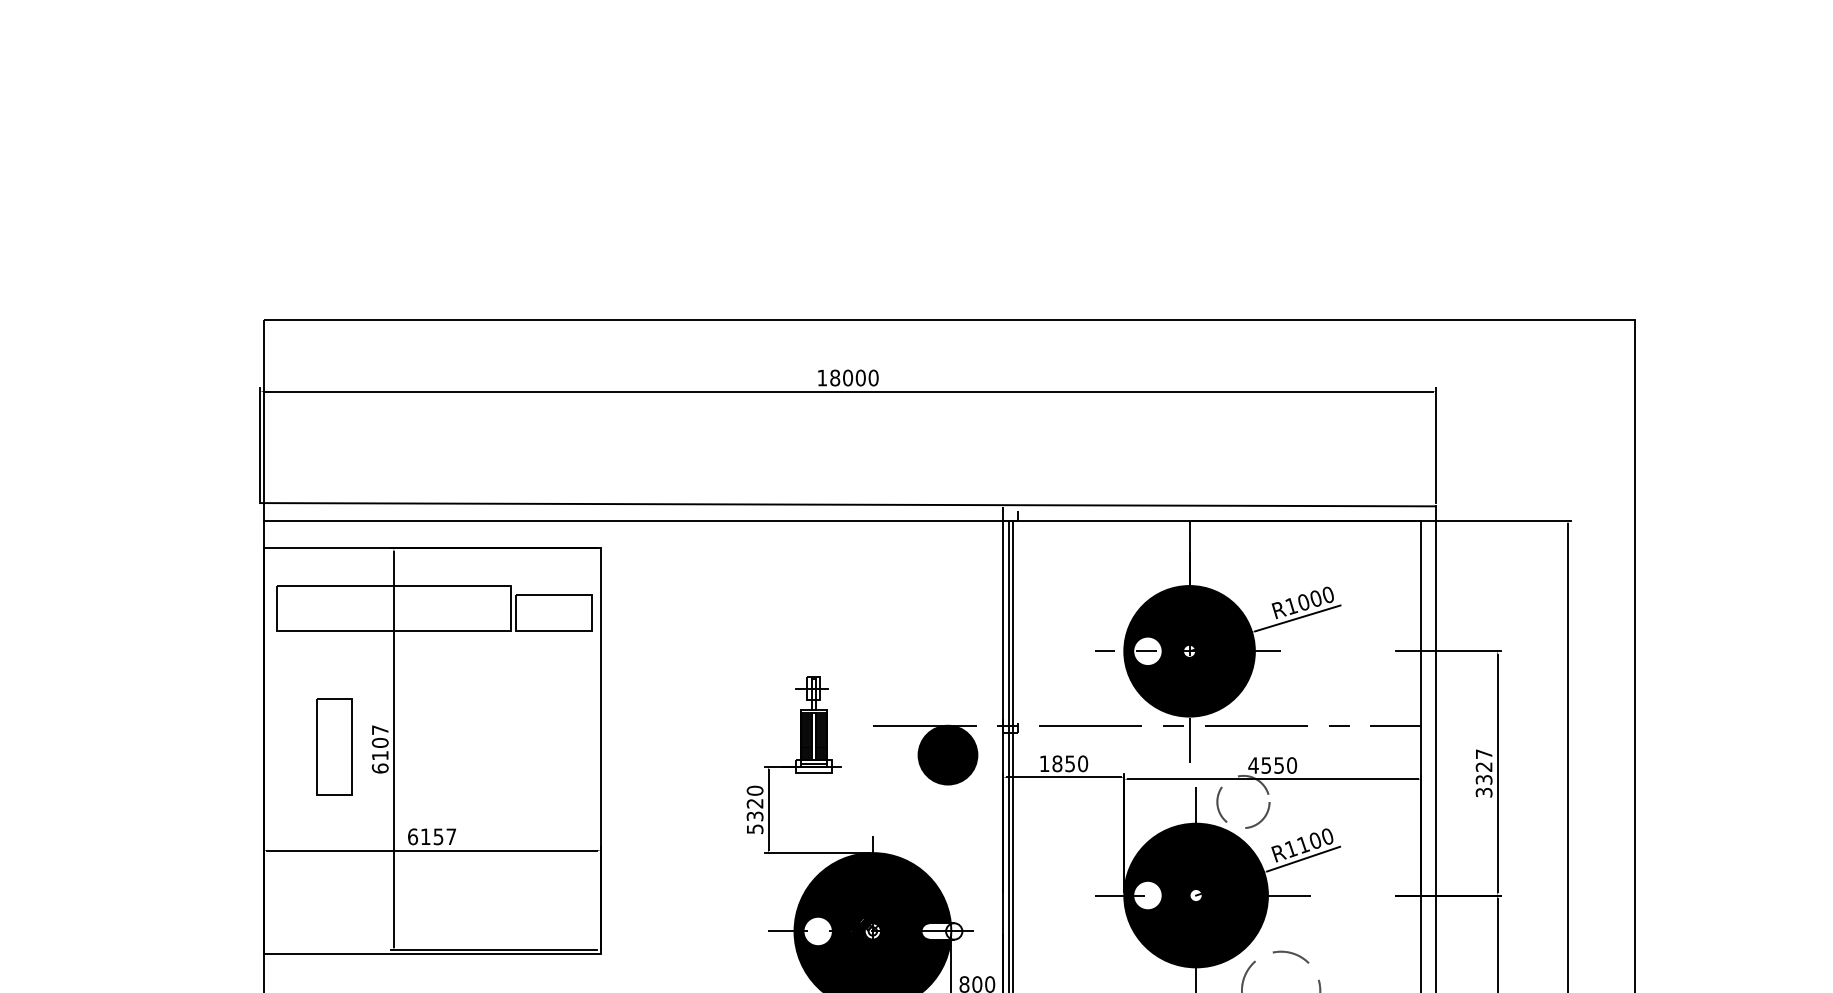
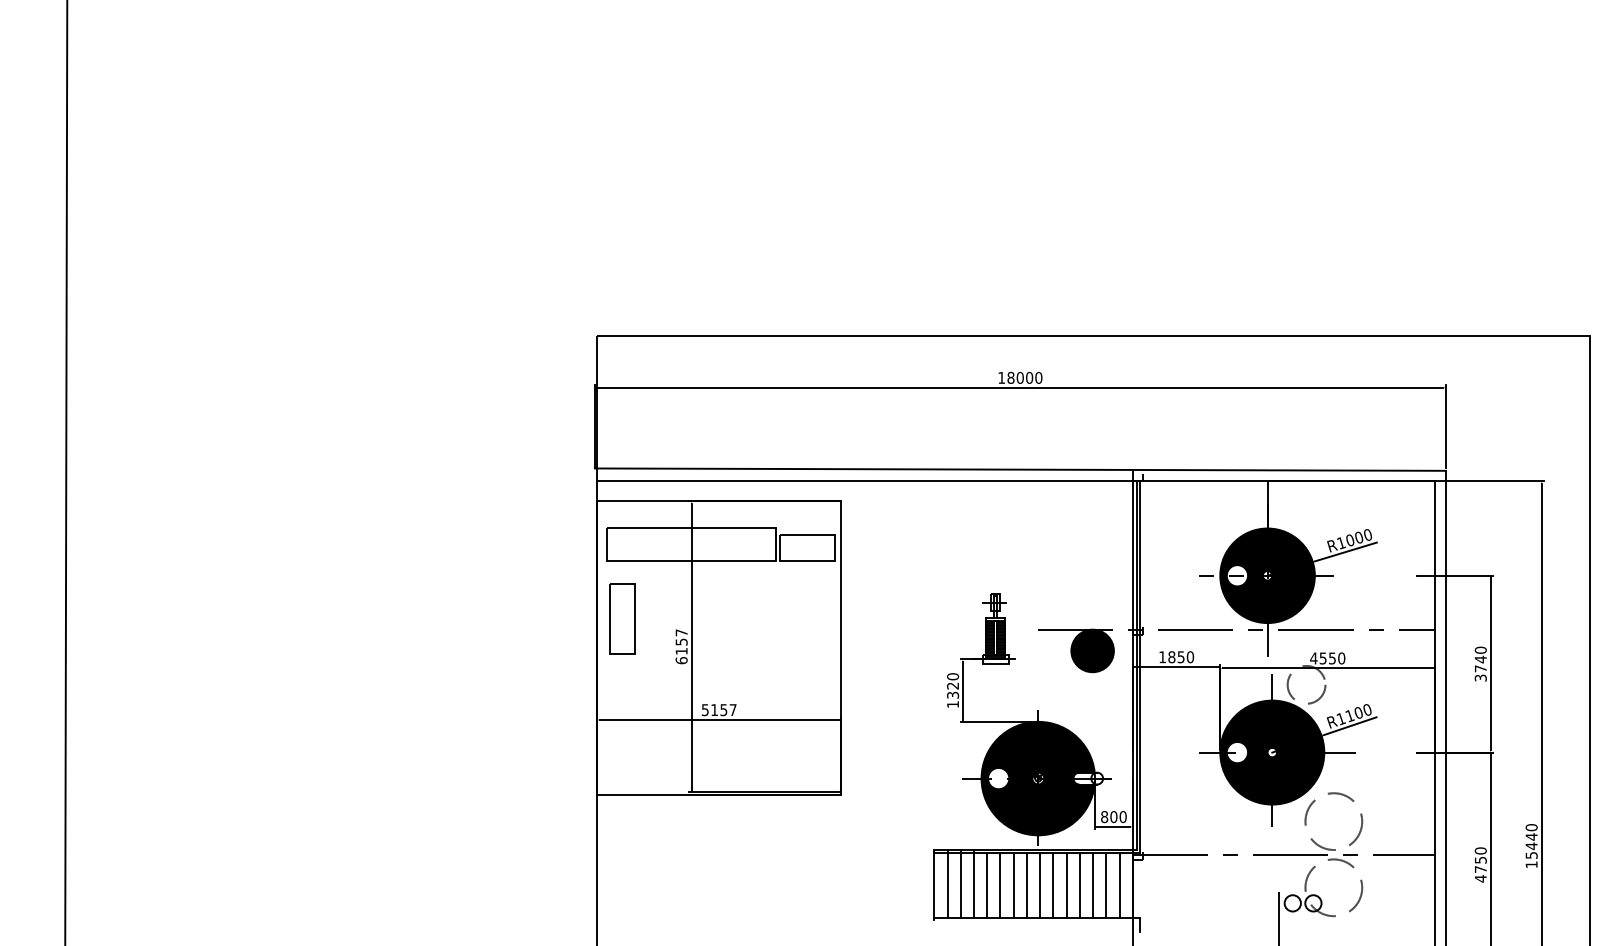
text: (380, 742) -> (681, 641), 6107 -> 6157
part: (334, 746) -> (622, 618), moved
text: (1483, 766) -> (1480, 659), 3327 -> 3740
text: (755, 829) -> (953, 704), 5320 -> 1320
text: (411, 837) -> (704, 710), 6157 -> 5157

